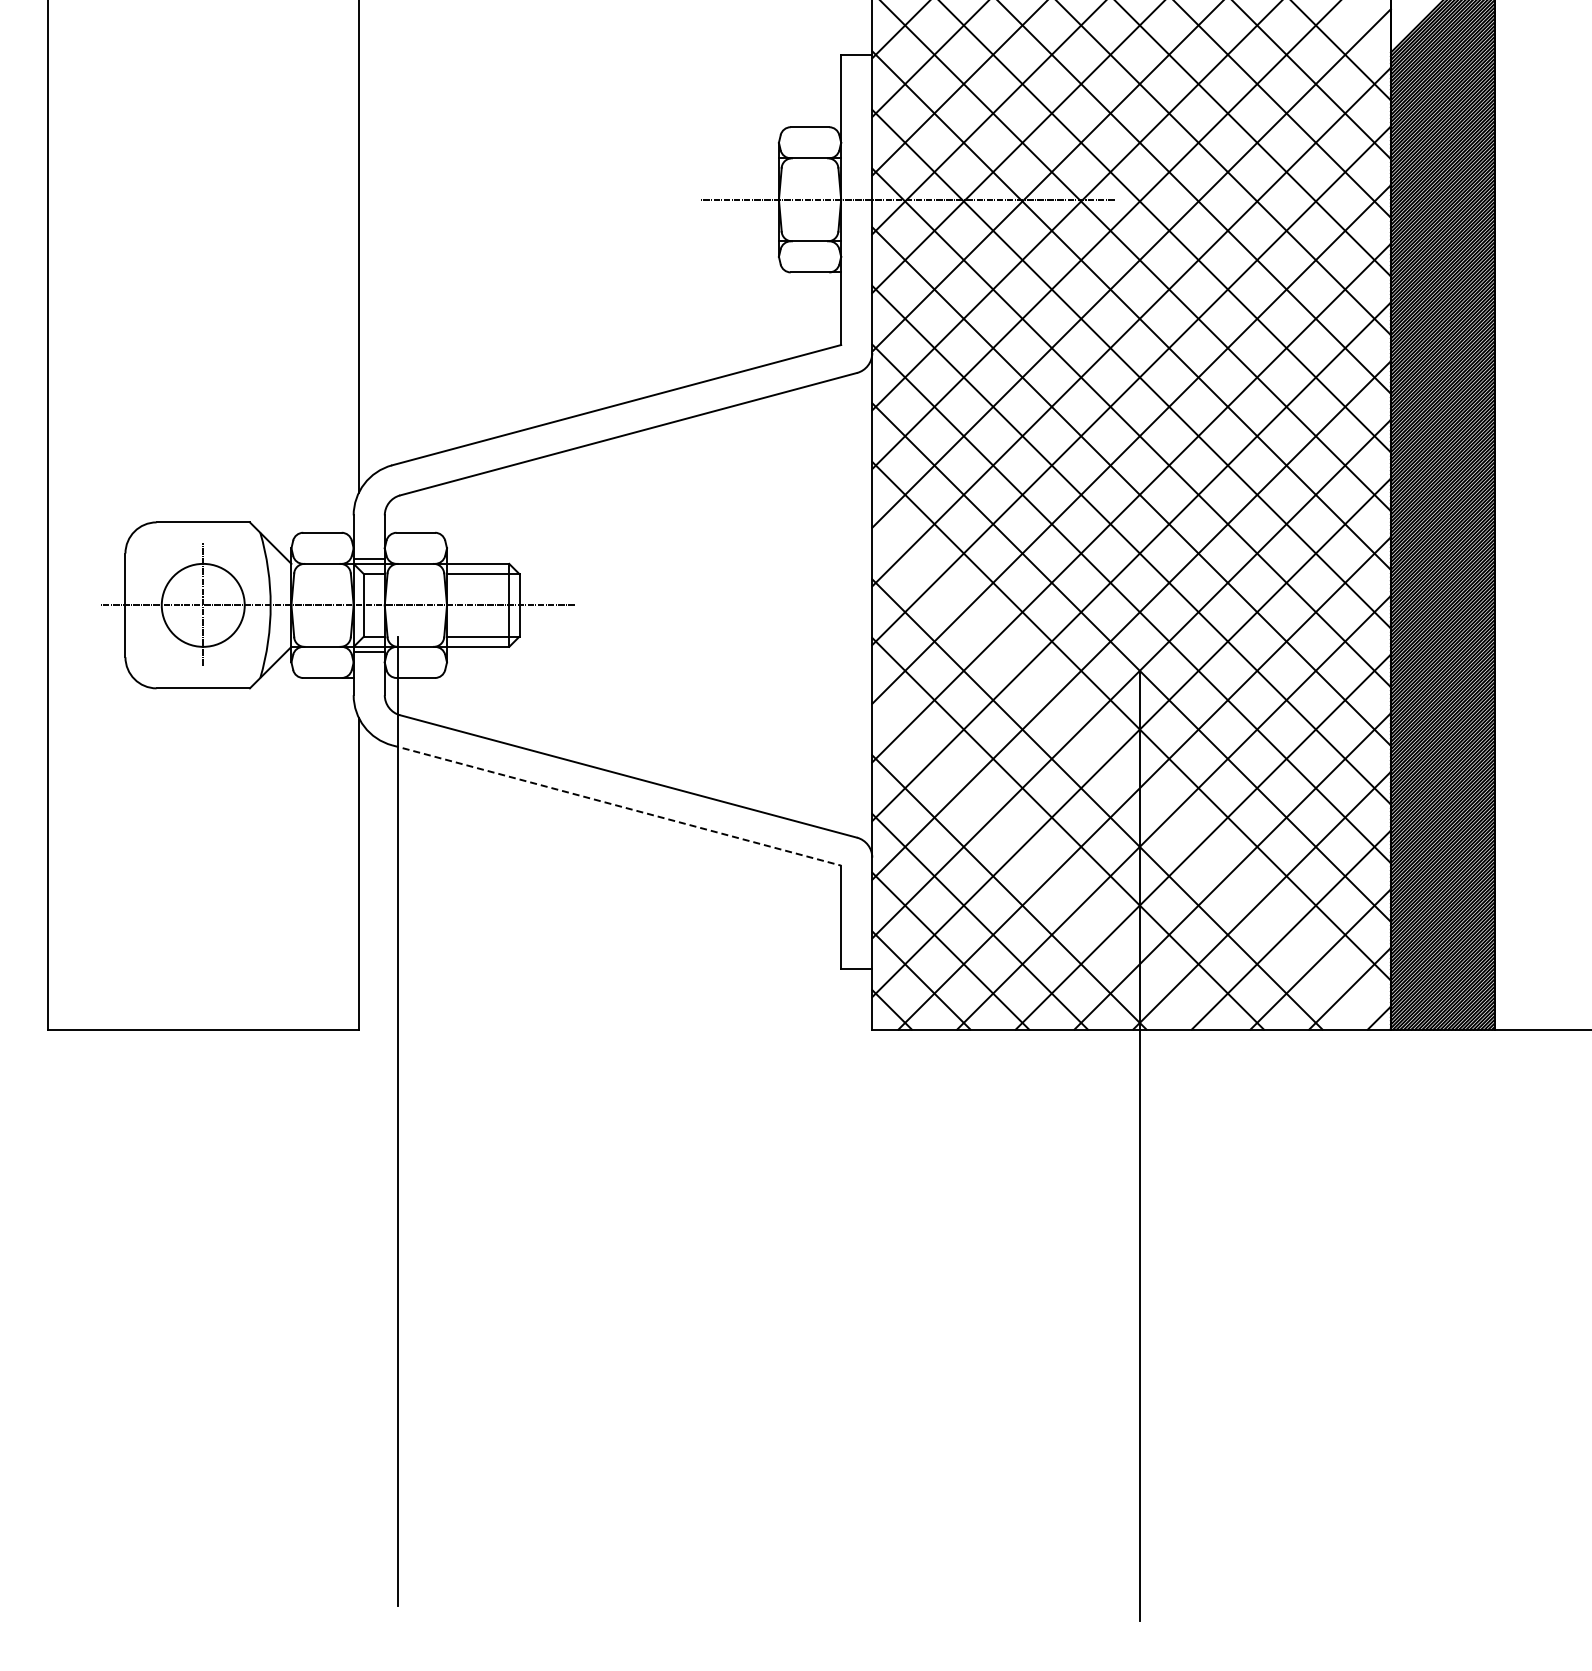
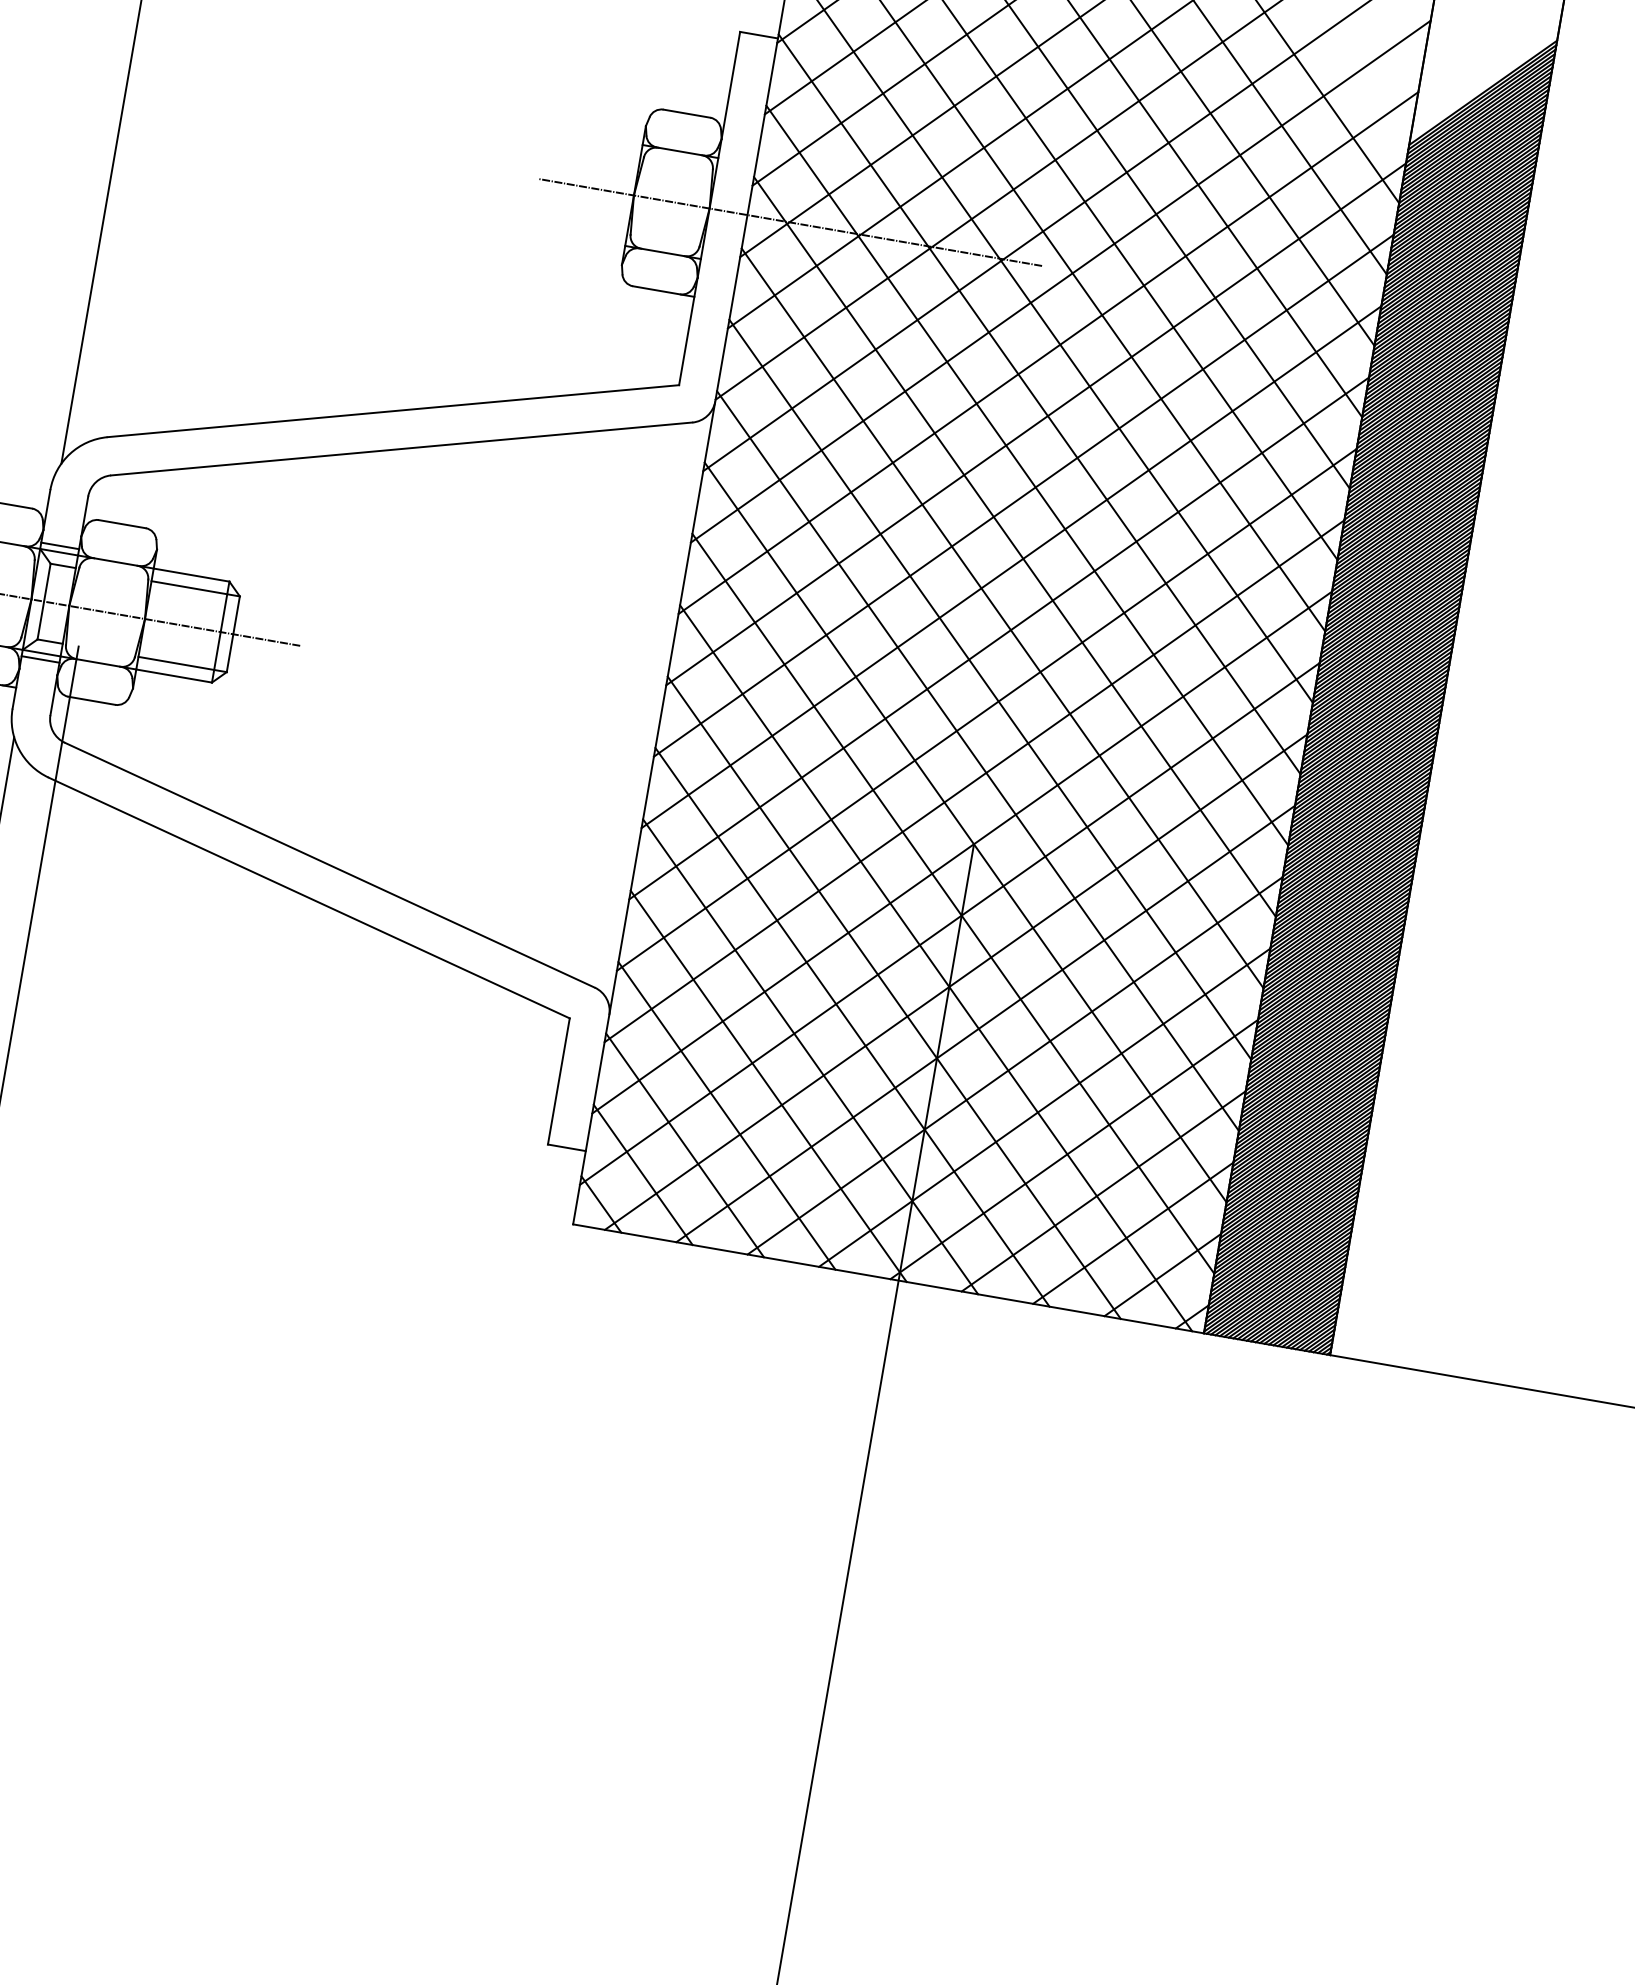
line: (1126, 774) -> (935, 967), added
line: (617, 805) -> (310, 898), dashed -> solid
line: (1038, 862) -> (810, 1056), added

